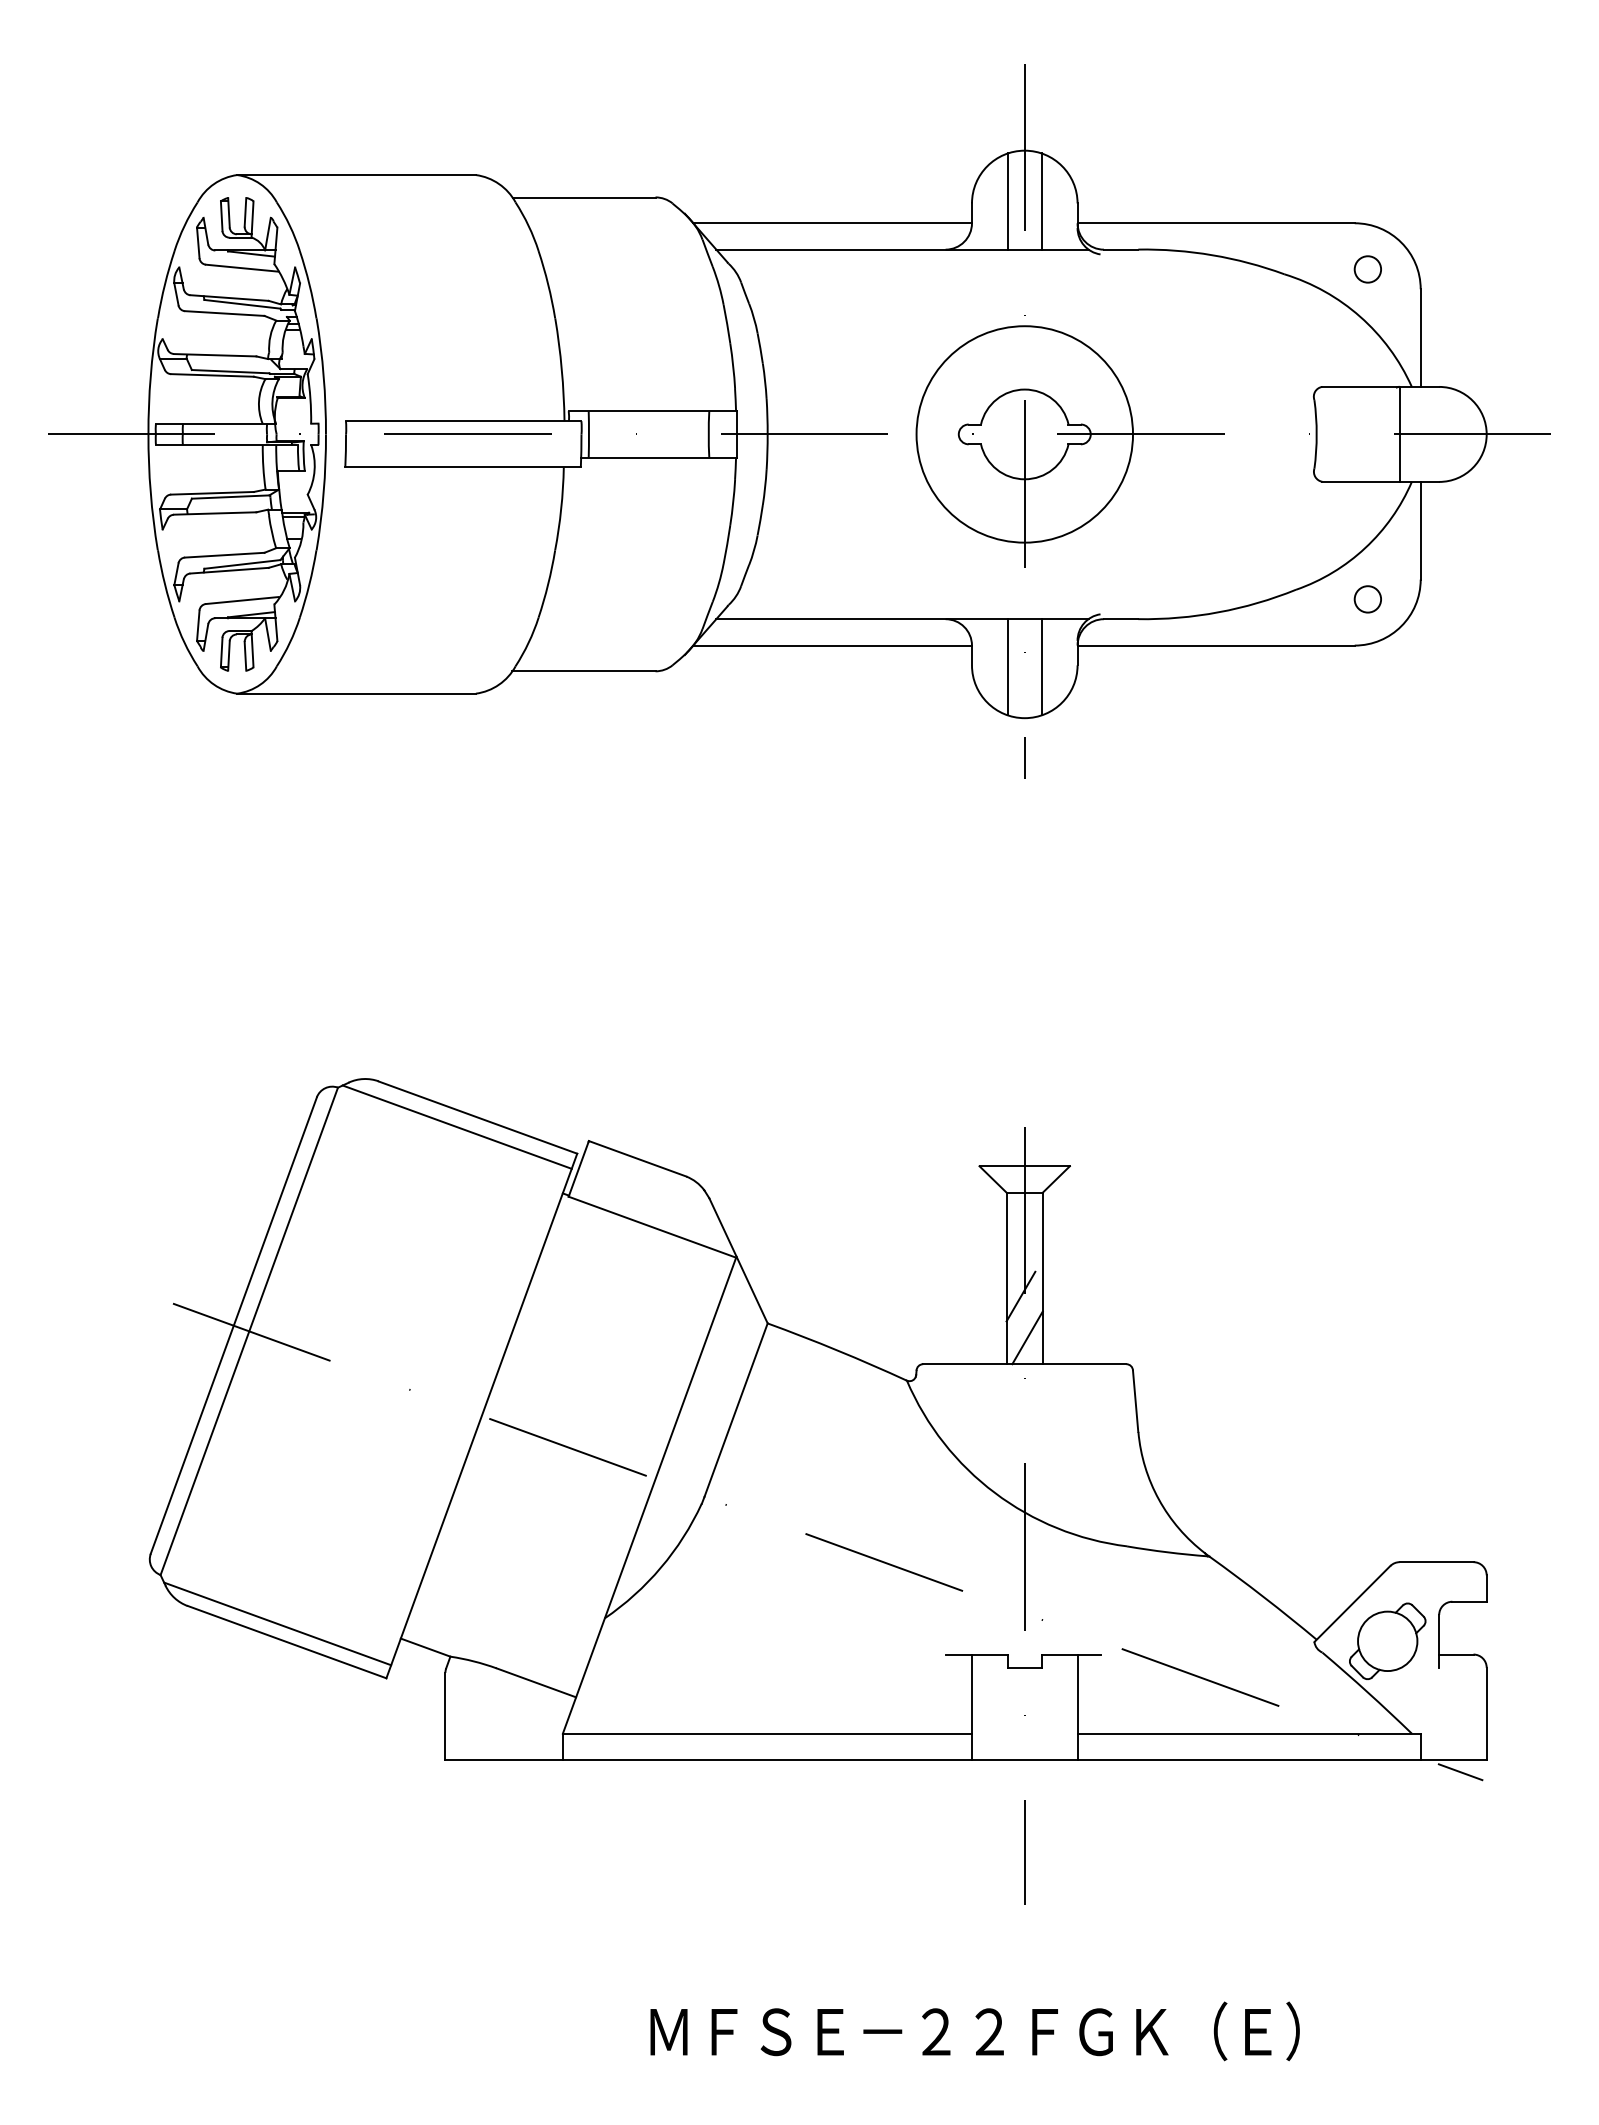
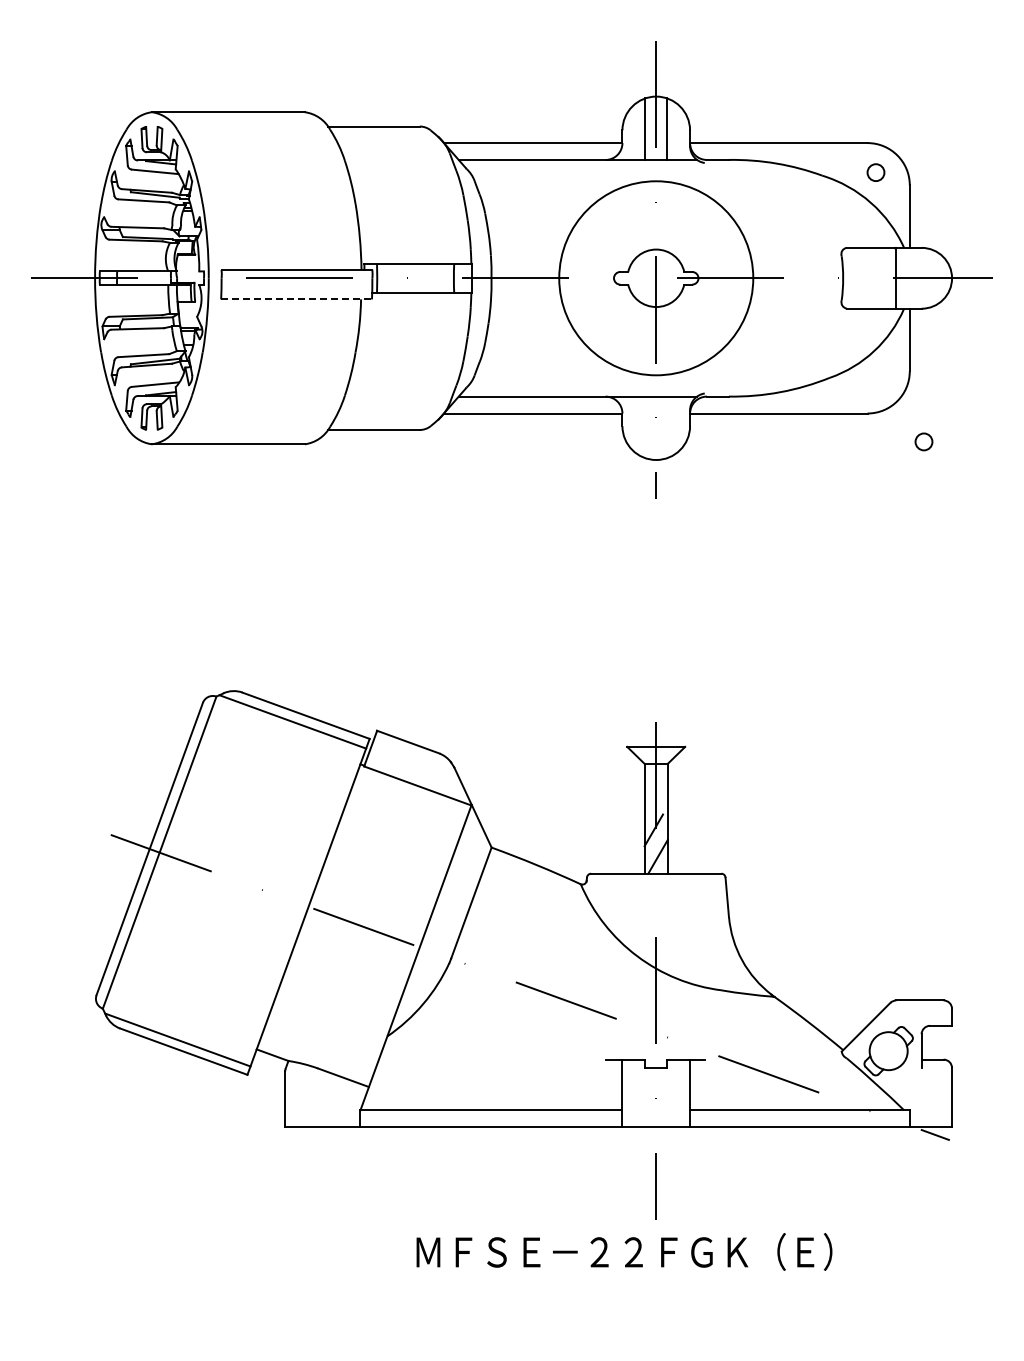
circle: (1023, 434) -> (655, 278), size x1.4
line: (464, 467) -> (297, 299), solid -> dashed
circle: (1367, 598) -> (923, 441), moved
line: (1007, 667) -> (645, 427), removed
line: (1042, 667) -> (667, 427), removed
text: (975, 2030) -> (624, 1251), moved

